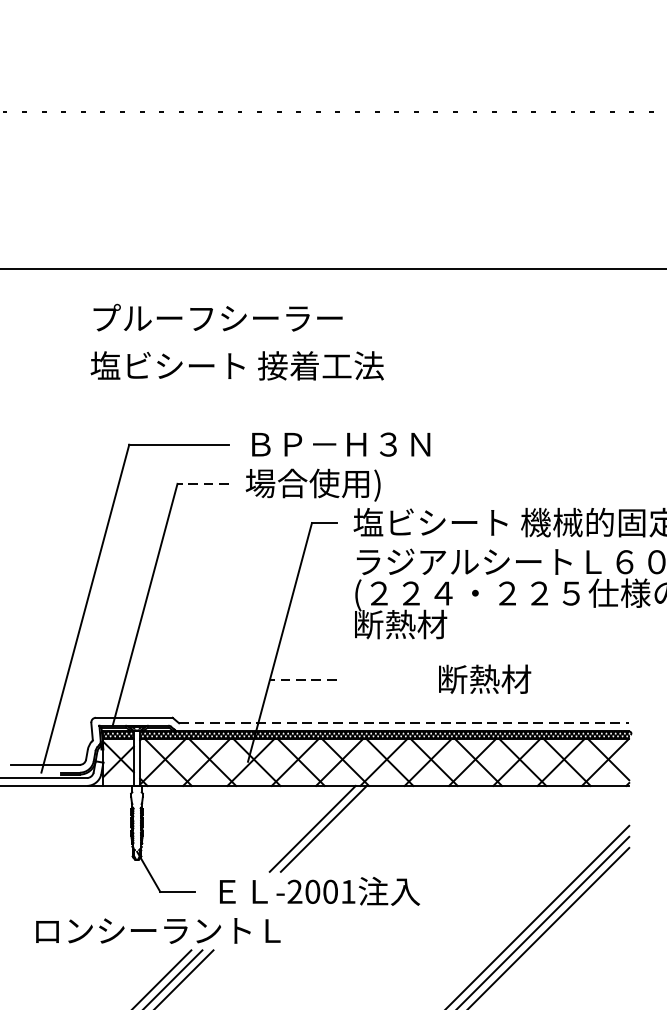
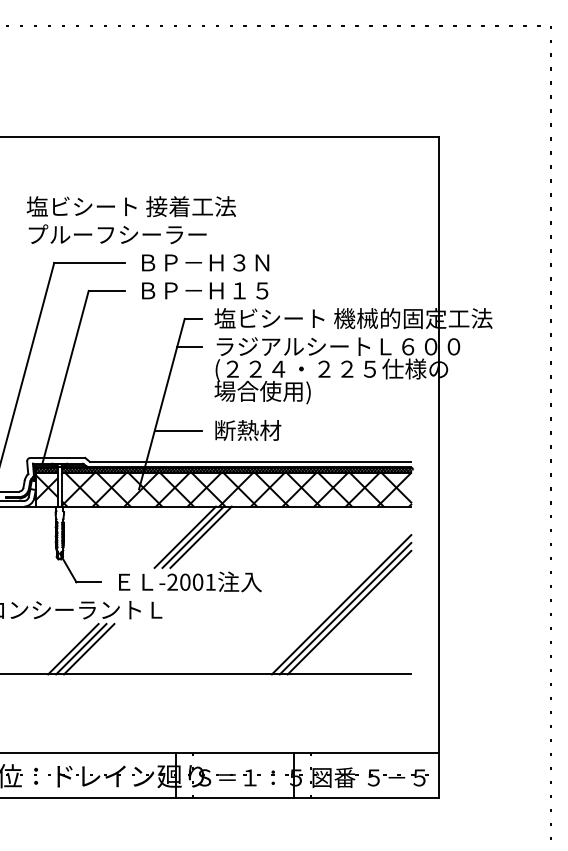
text: (217, 318) -> (117, 234), moved
line: (202, 483) -> (106, 290), dashed -> solid
text: (336, 484) -> (202, 291), 場合使用) -> ＢＰ－Ｈ１５
line: (318, 561) -> (189, 346), added
text: (420, 626) -> (262, 392), 断熱材 -> 場合使用)
line: (303, 679) -> (178, 430), dashed -> solid
text: (485, 679) -> (248, 430), moved
line: (404, 722) -> (250, 461), dashed -> solid
line: (334, 827) -> (200, 536), added

